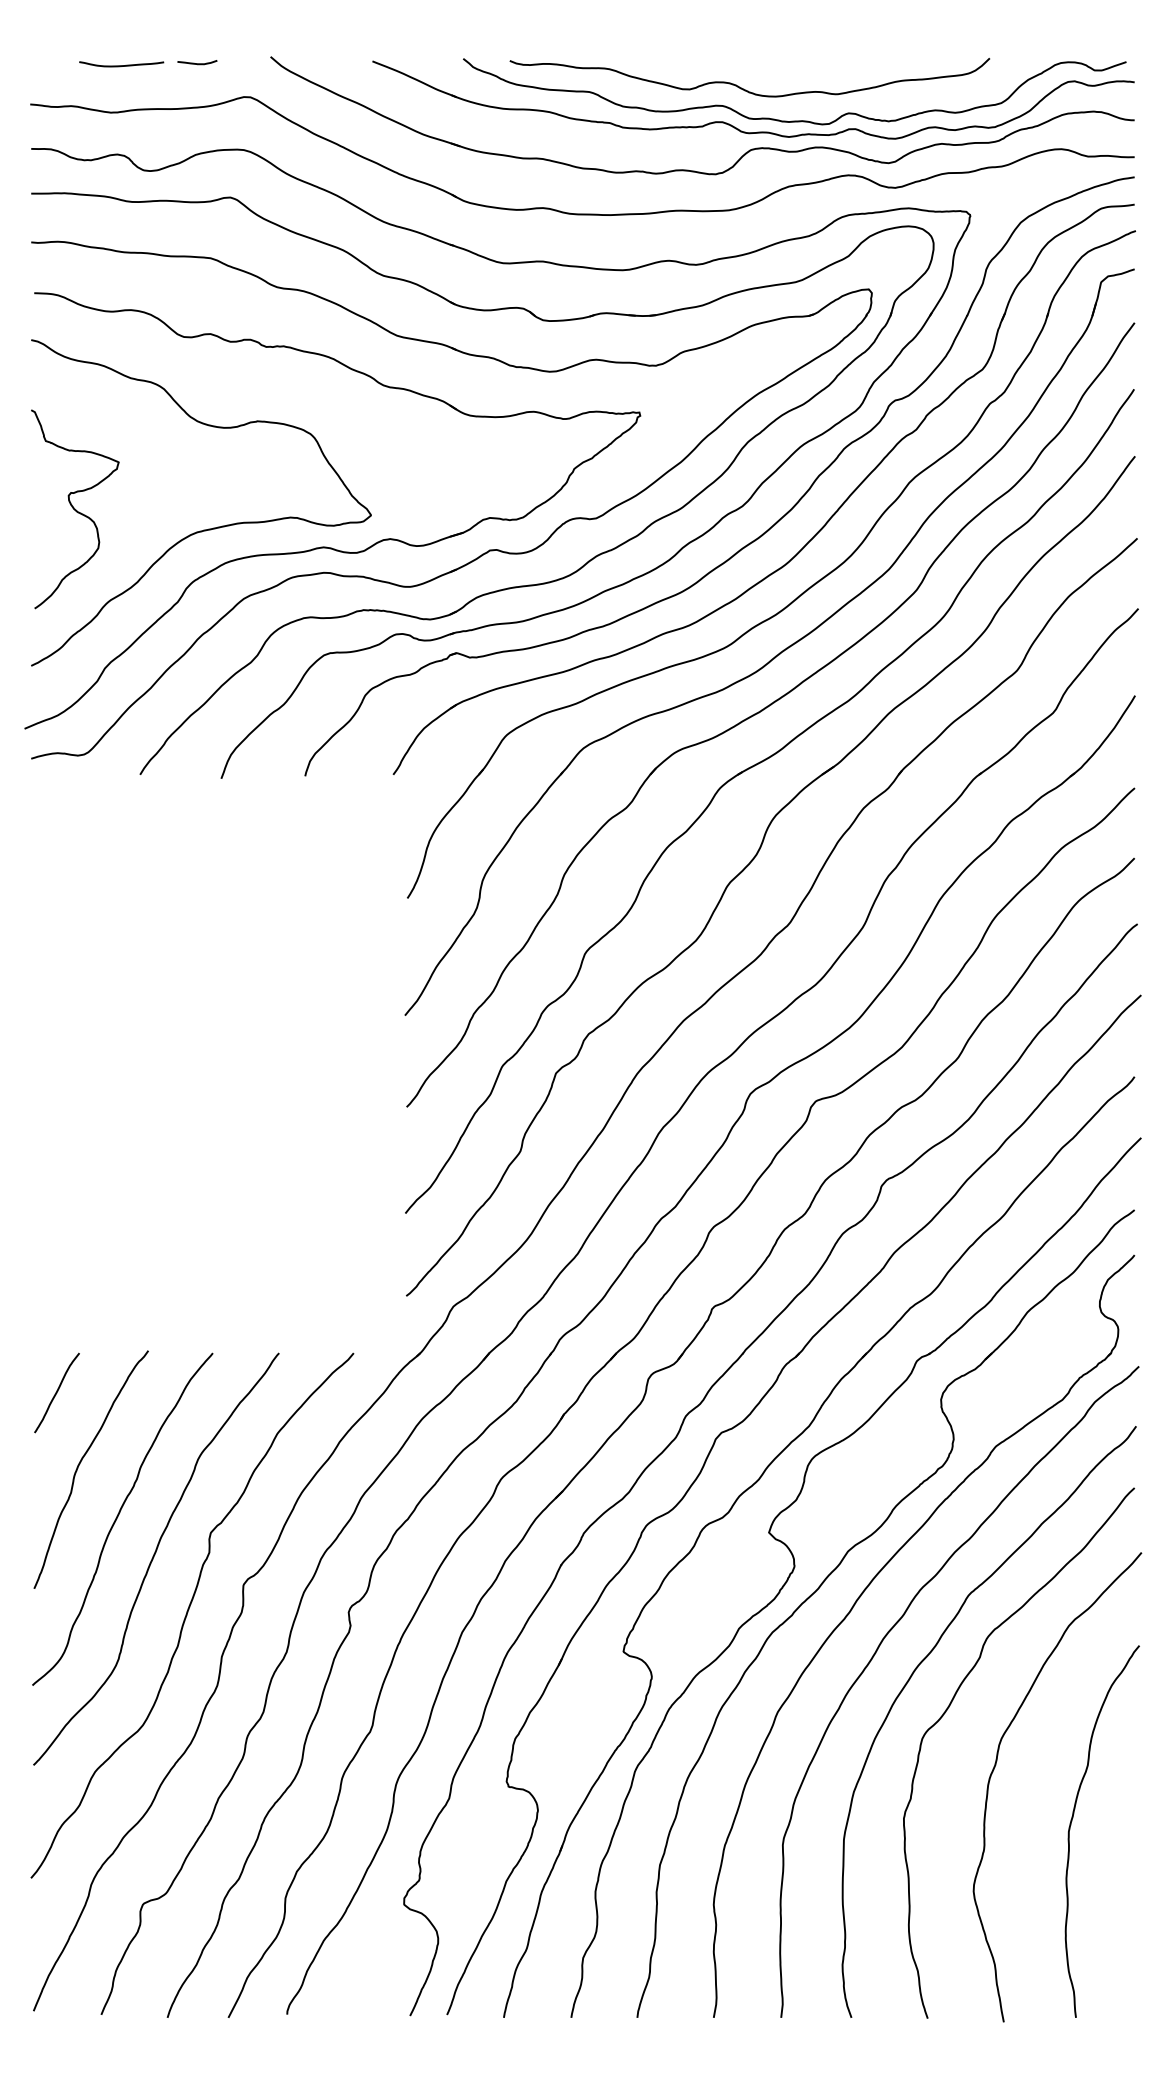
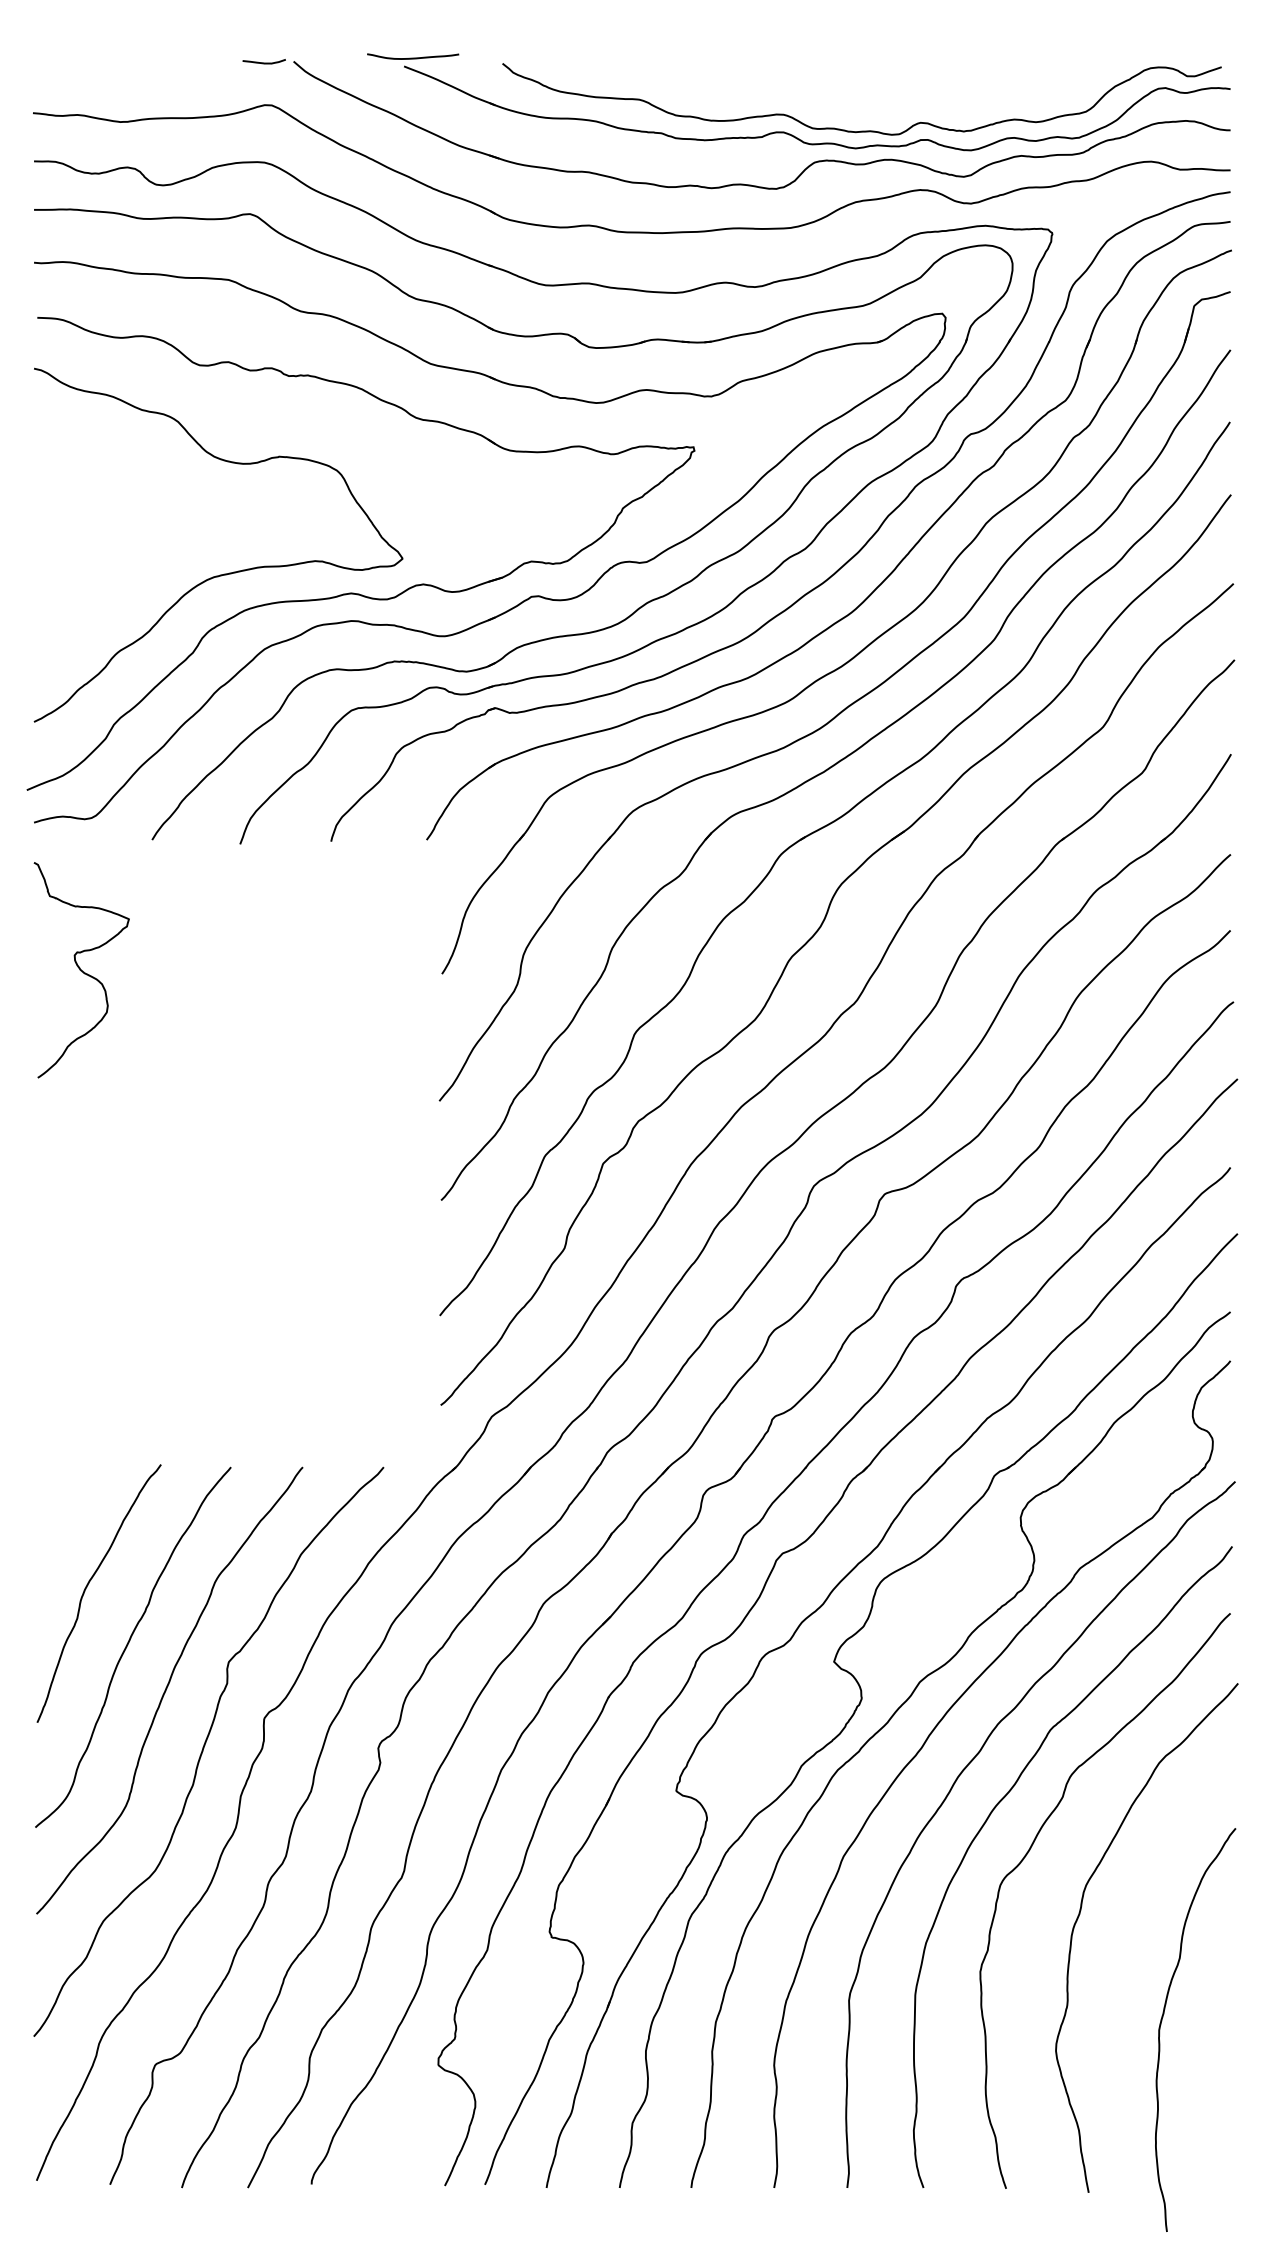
curve: (196, 63) -> (263, 62), moved
curve: (122, 65) -> (413, 57), moved
curve: (742, 88) -> (805, 95), removed
curve: (74, 509) -> (81, 970), moved
curve: (56, 1392) -> (61, 1509), removed
curve: (1071, 1823) -> (1162, 2021), moved

